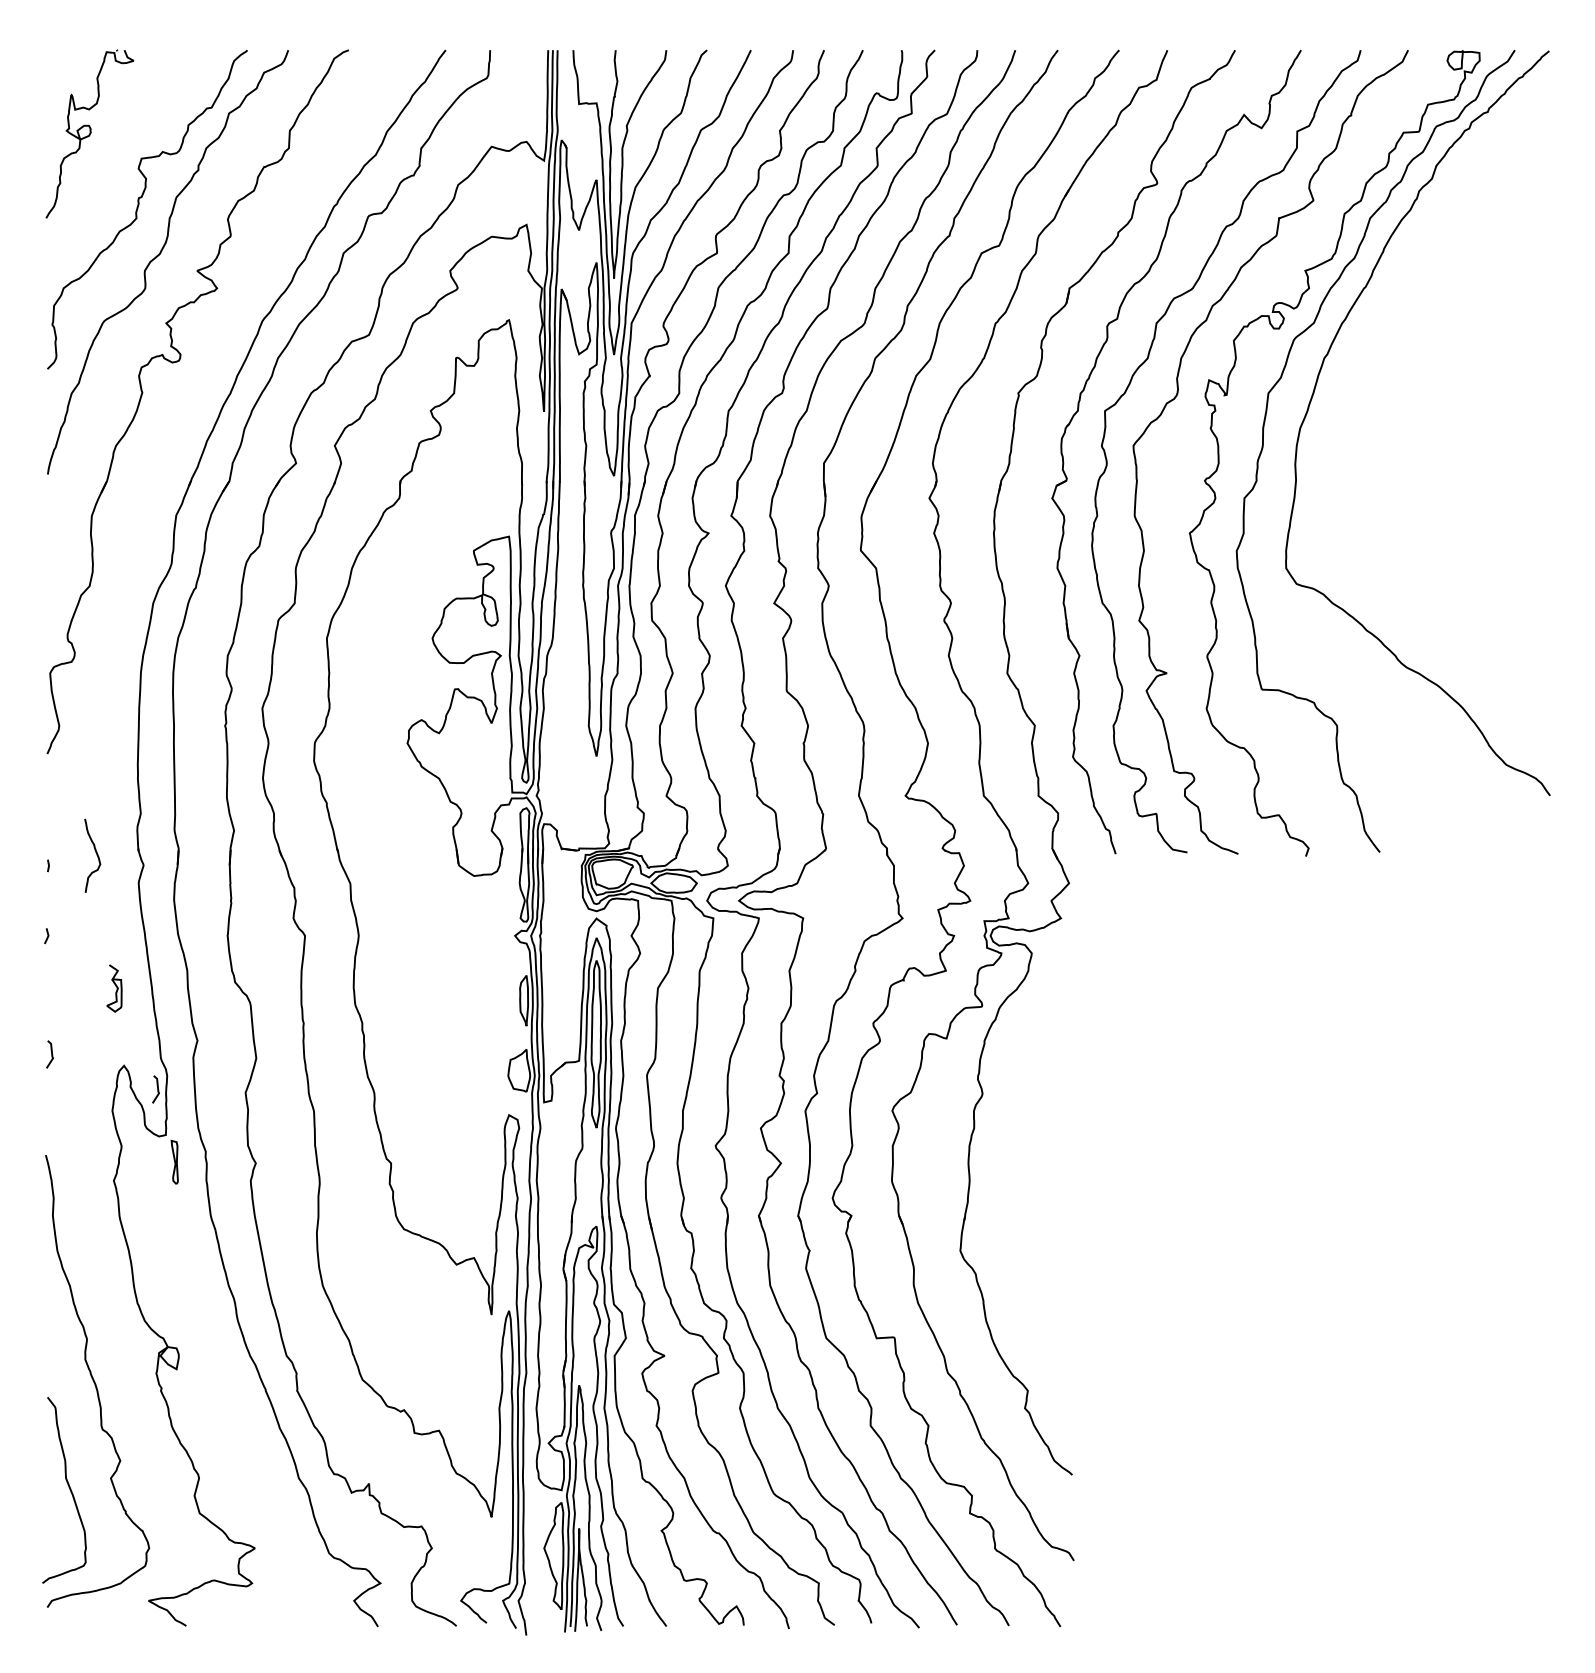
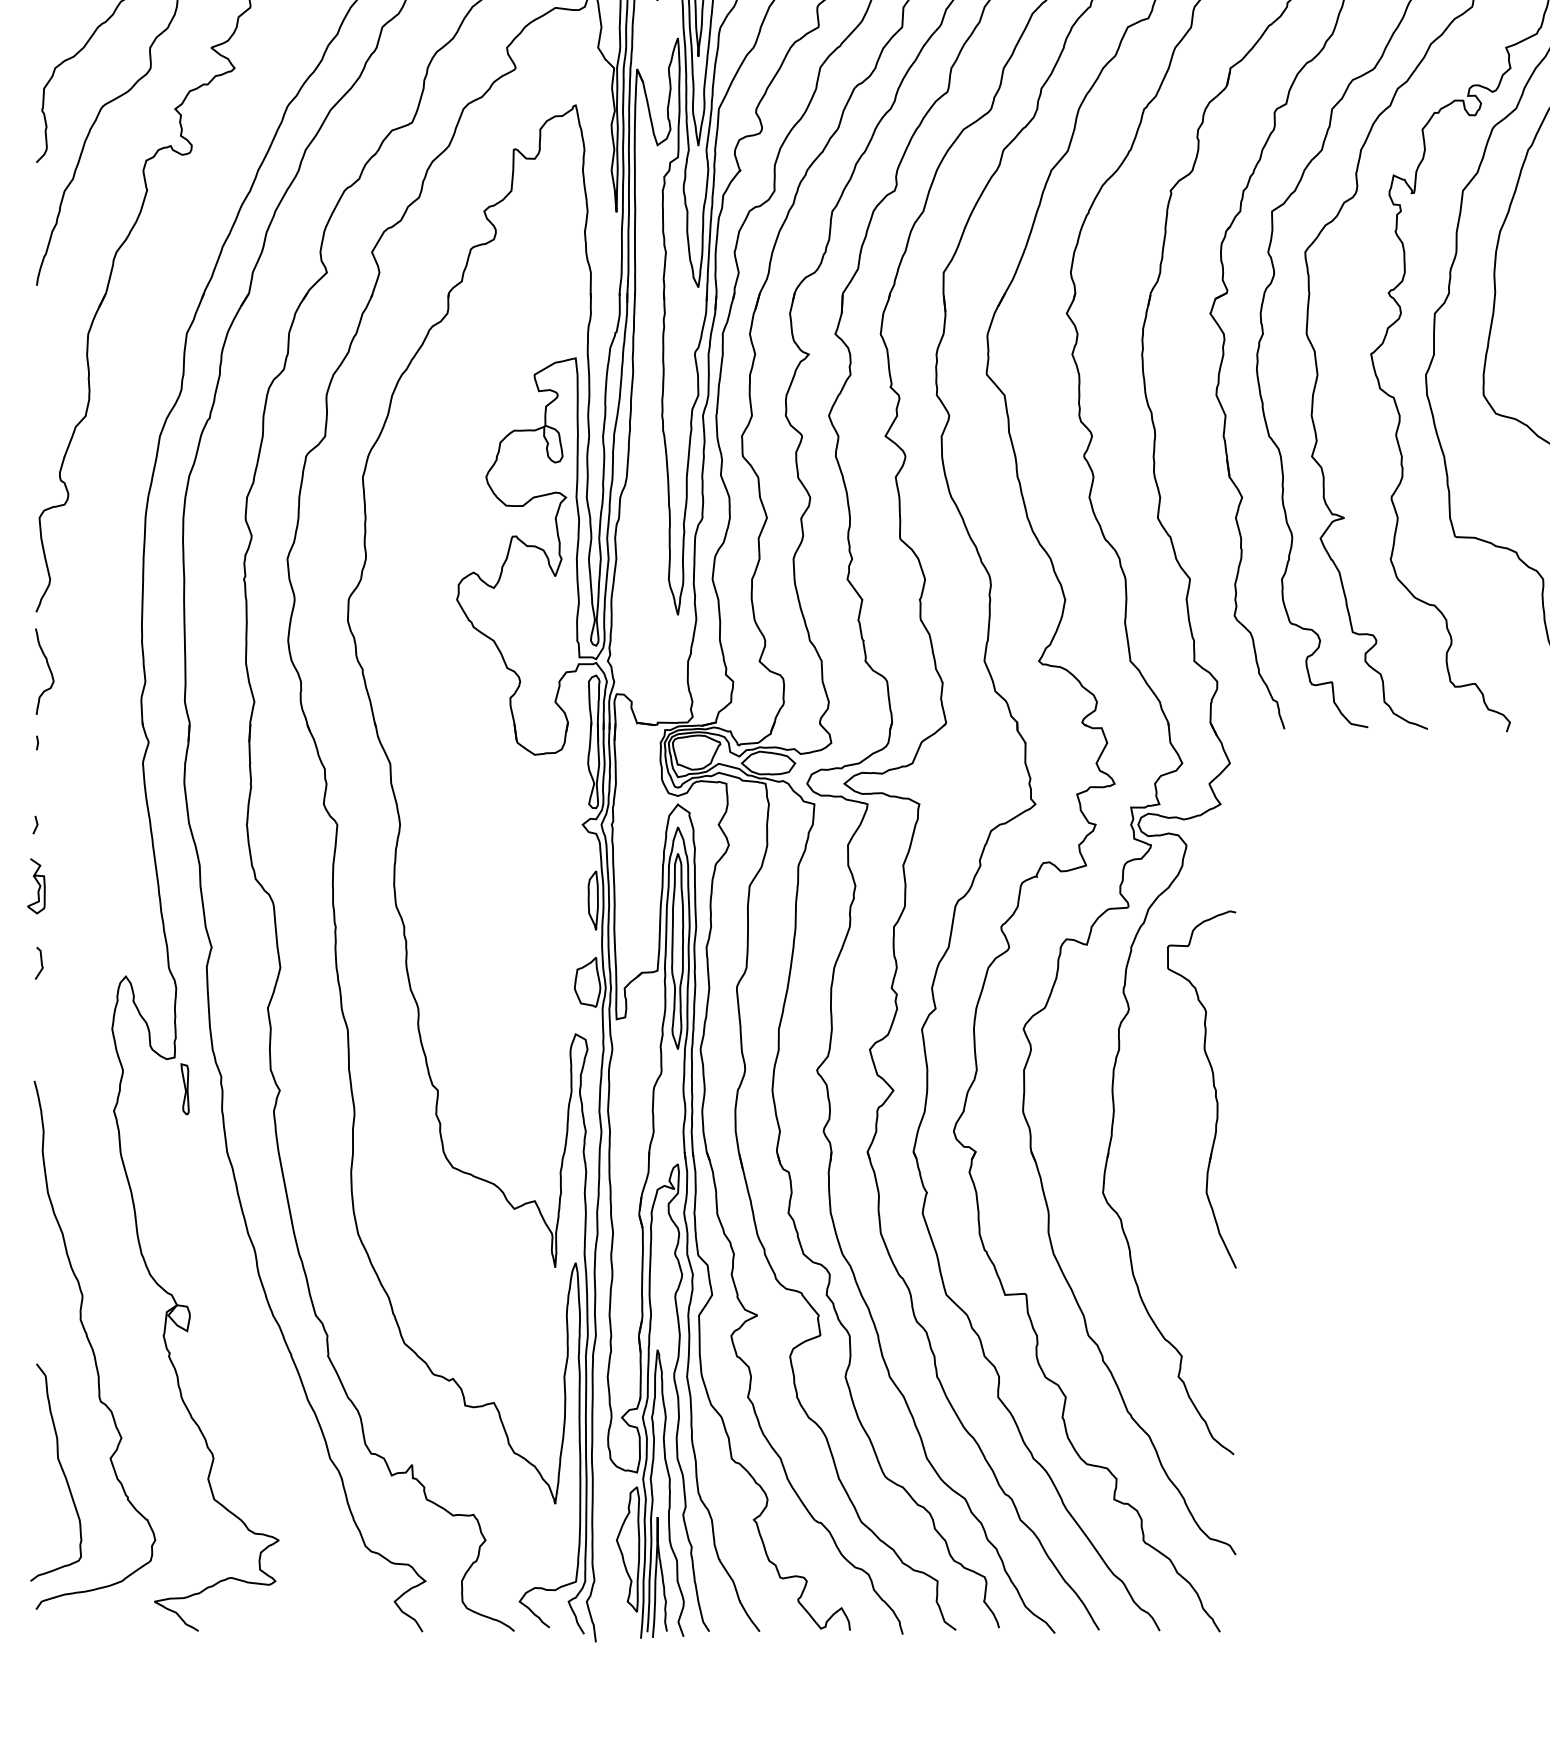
curve: (96, 855) -> (49, 671), moved
curve: (116, 988) -> (38, 886), moved
curve: (157, 1089) -> (164, 1004), removed
part: (1054, 1160) -> (1212, 1087), added

